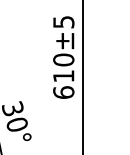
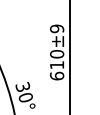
text: (62, 21) -> (56, 28), ±5 -> ±9

